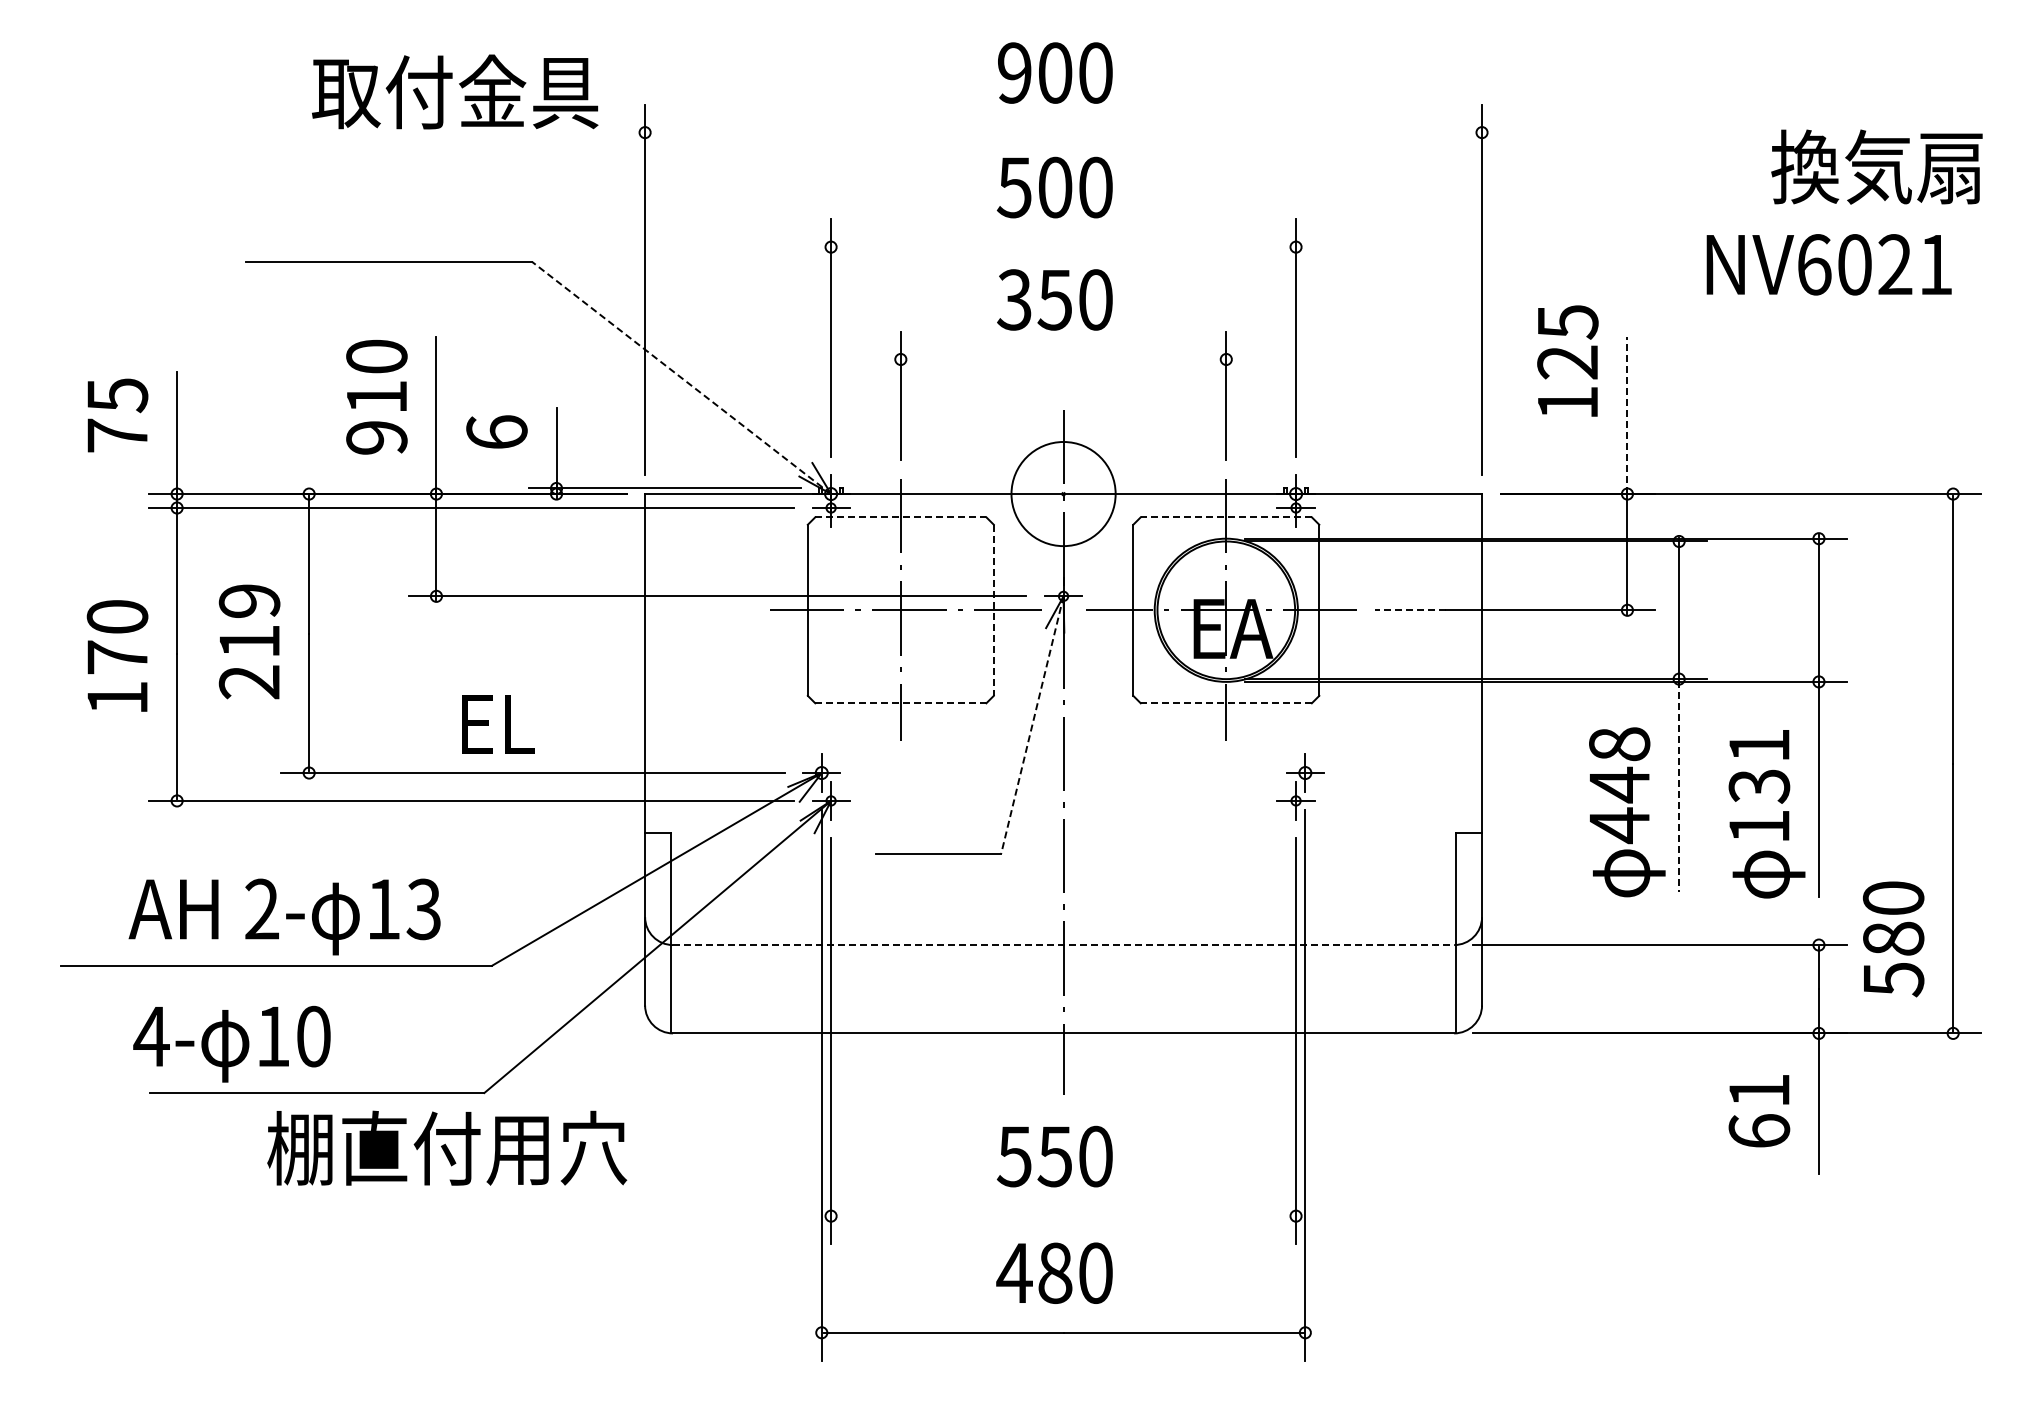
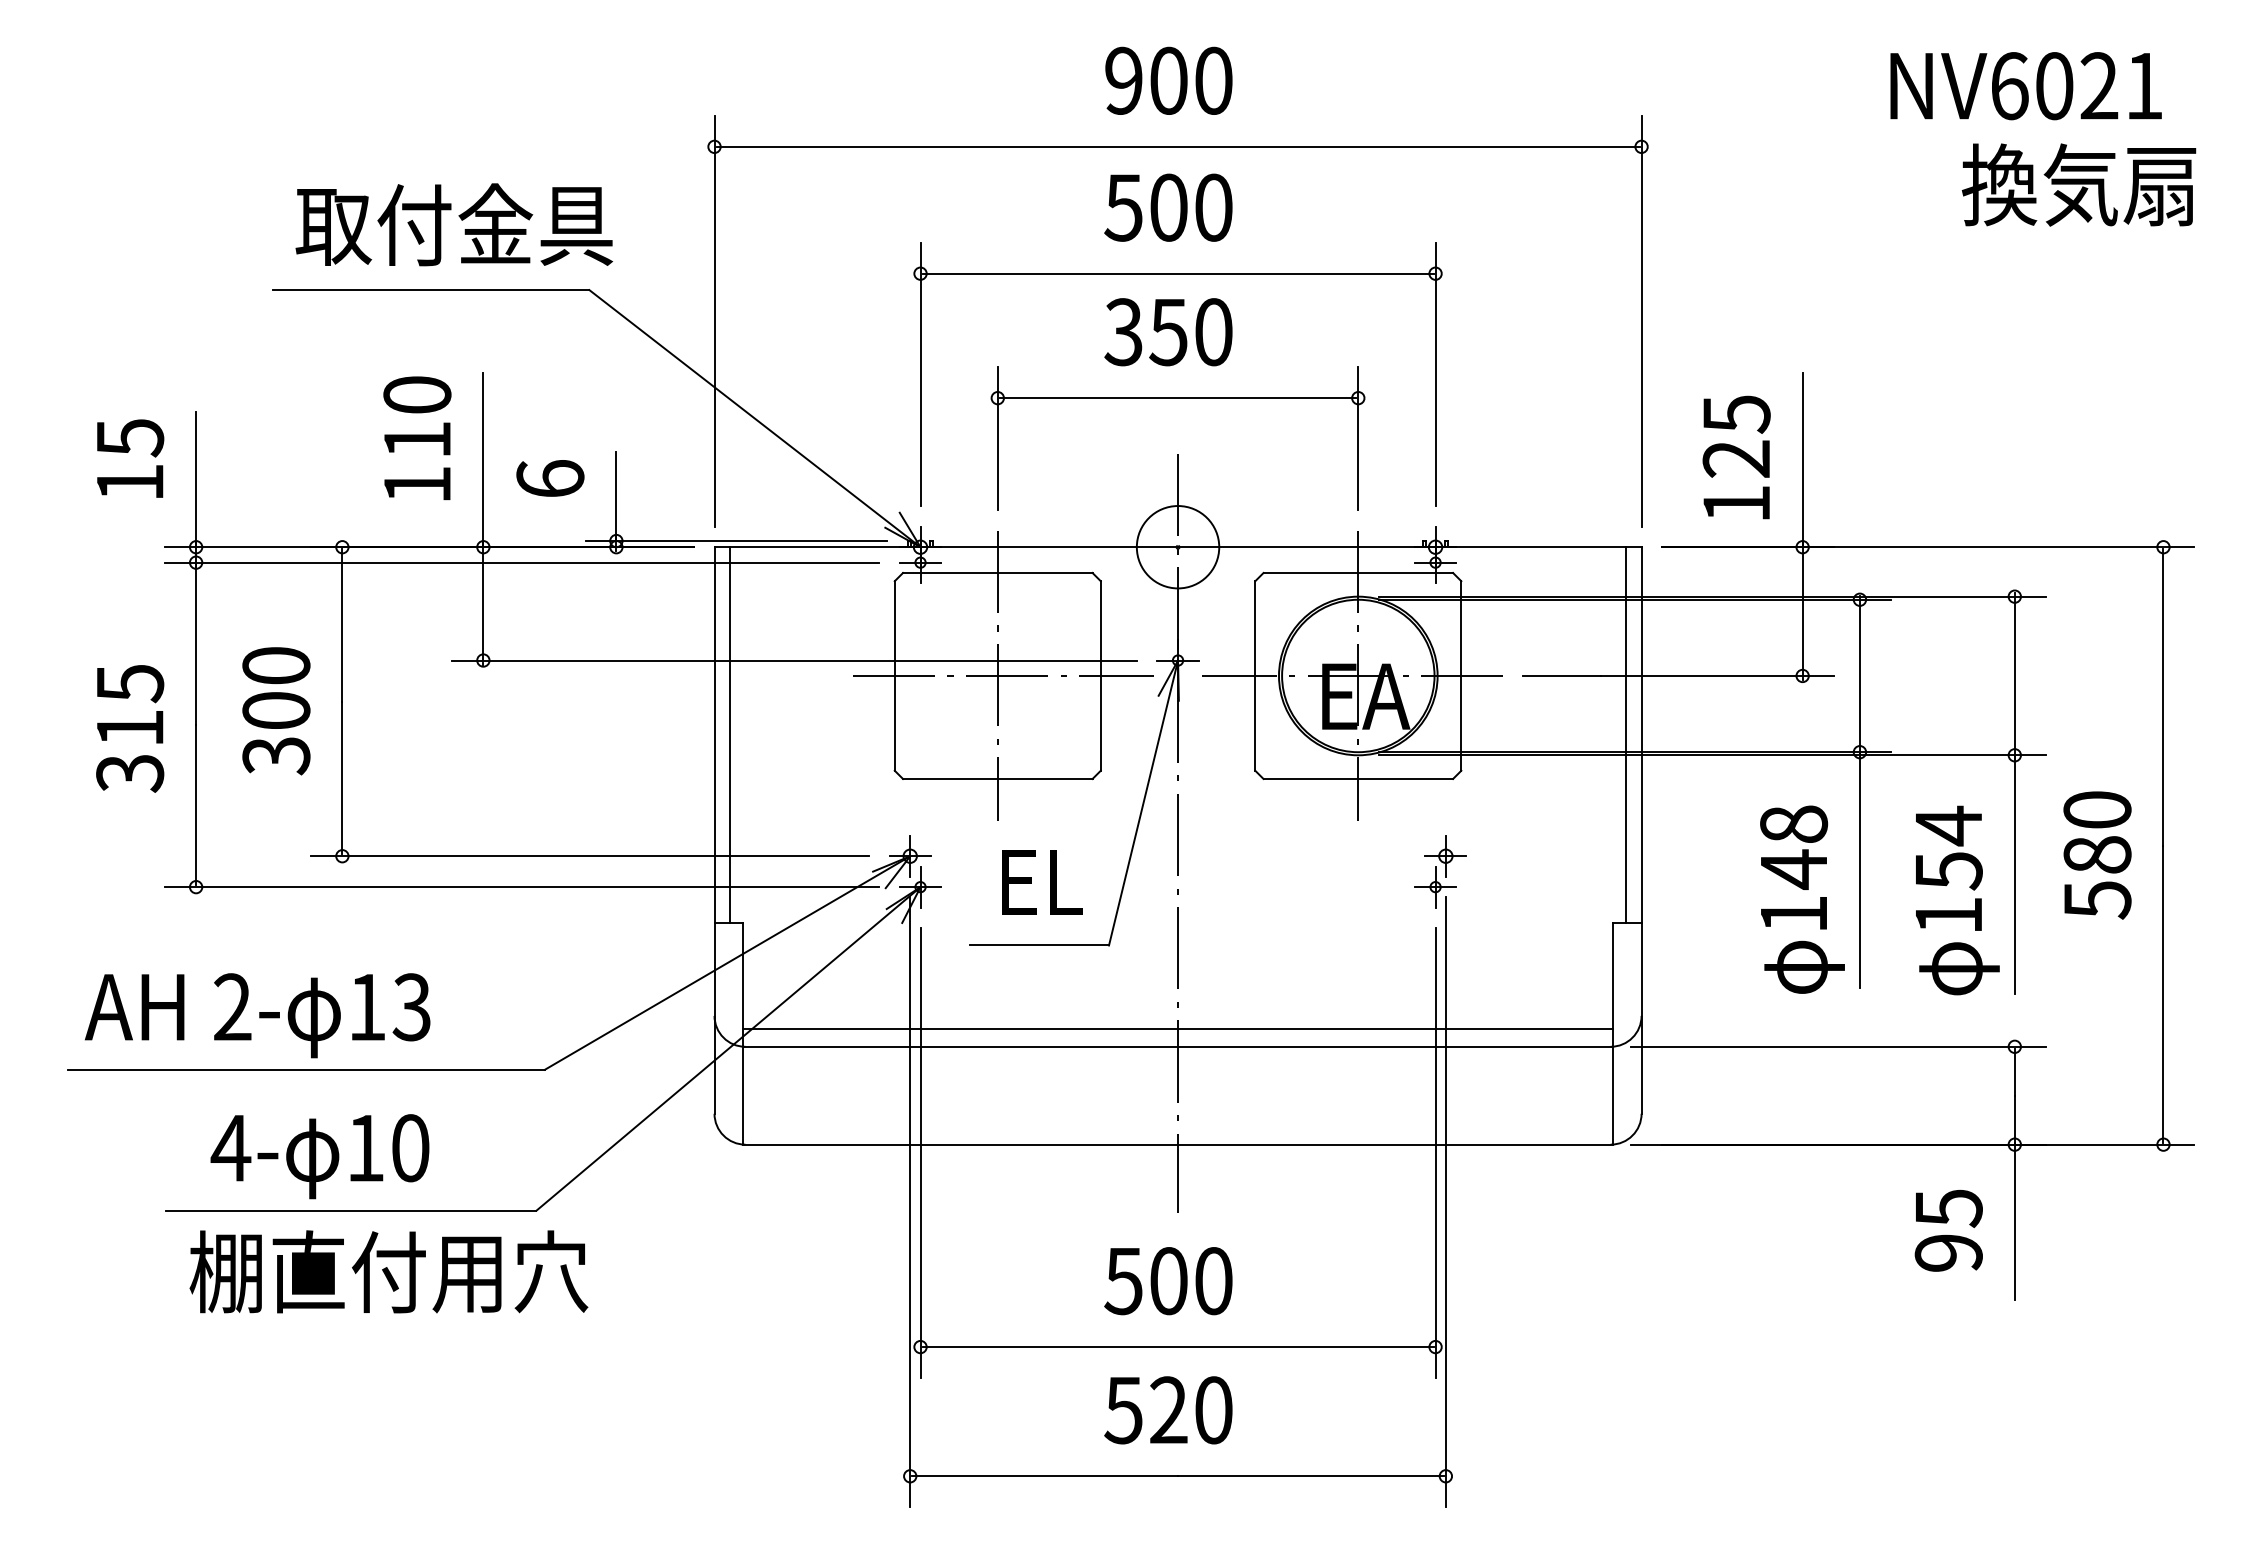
text: (455, 91) -> (454, 224), moved
line: (1063, 132) -> (1177, 146), added
line: (1063, 247) -> (1177, 274), added
text: (1828, 264) -> (2025, 85), moved
line: (1063, 359) -> (1177, 398), added
text: (1567, 360) -> (1736, 456), moved
line: (681, 377) -> (754, 418), dashed -> solid
line: (1627, 415) -> (1802, 460), dashed -> solid
text: (117, 435) -> (130, 482), 75 -> 15
text: (376, 437) -> (416, 484), 910 -> 110
circle: (1063, 493) -> (1177, 546), size x0.71
line: (900, 517) -> (997, 573), dashed -> solid
line: (1226, 517) -> (1358, 573), dashed -> solid
line: (993, 610) -> (1100, 676), dashed -> solid
line: (1410, 610) -> (1562, 676), dashed -> solid
text: (249, 642) -> (276, 711), 219 -> 300
text: (117, 657) -> (130, 728), 170 -> 315
line: (659, 663) -> (730, 734), added
line: (1468, 663) -> (1626, 734), added
line: (900, 703) -> (997, 779), dashed -> solid
line: (1226, 703) -> (1358, 779), dashed -> solid
text: (498, 724) -> (1042, 882), moved
line: (1032, 725) -> (1143, 803), dashed -> solid
text: (1758, 765) -> (1947, 847), 131 -> 154
line: (1679, 786) -> (1860, 871), dashed -> solid
text: (1619, 825) -> (1793, 914), 448 -> 148
text: (284, 916) -> (257, 1015), moved
line: (1063, 928) -> (1177, 1028), added
text: (1893, 939) -> (2097, 855), moved
line: (1063, 945) -> (1177, 1047), dashed -> solid
text: (231, 1043) -> (319, 1155), moved
text: (1759, 1111) -> (1948, 1231), 61 -> 95
text: (447, 1147) -> (389, 1271), moved
text: (1054, 1156) -> (1168, 1281), 550 -> 500
line: (1063, 1216) -> (1177, 1347), added
text: (1034, 1272) -> (1145, 1409), 480 -> 520

